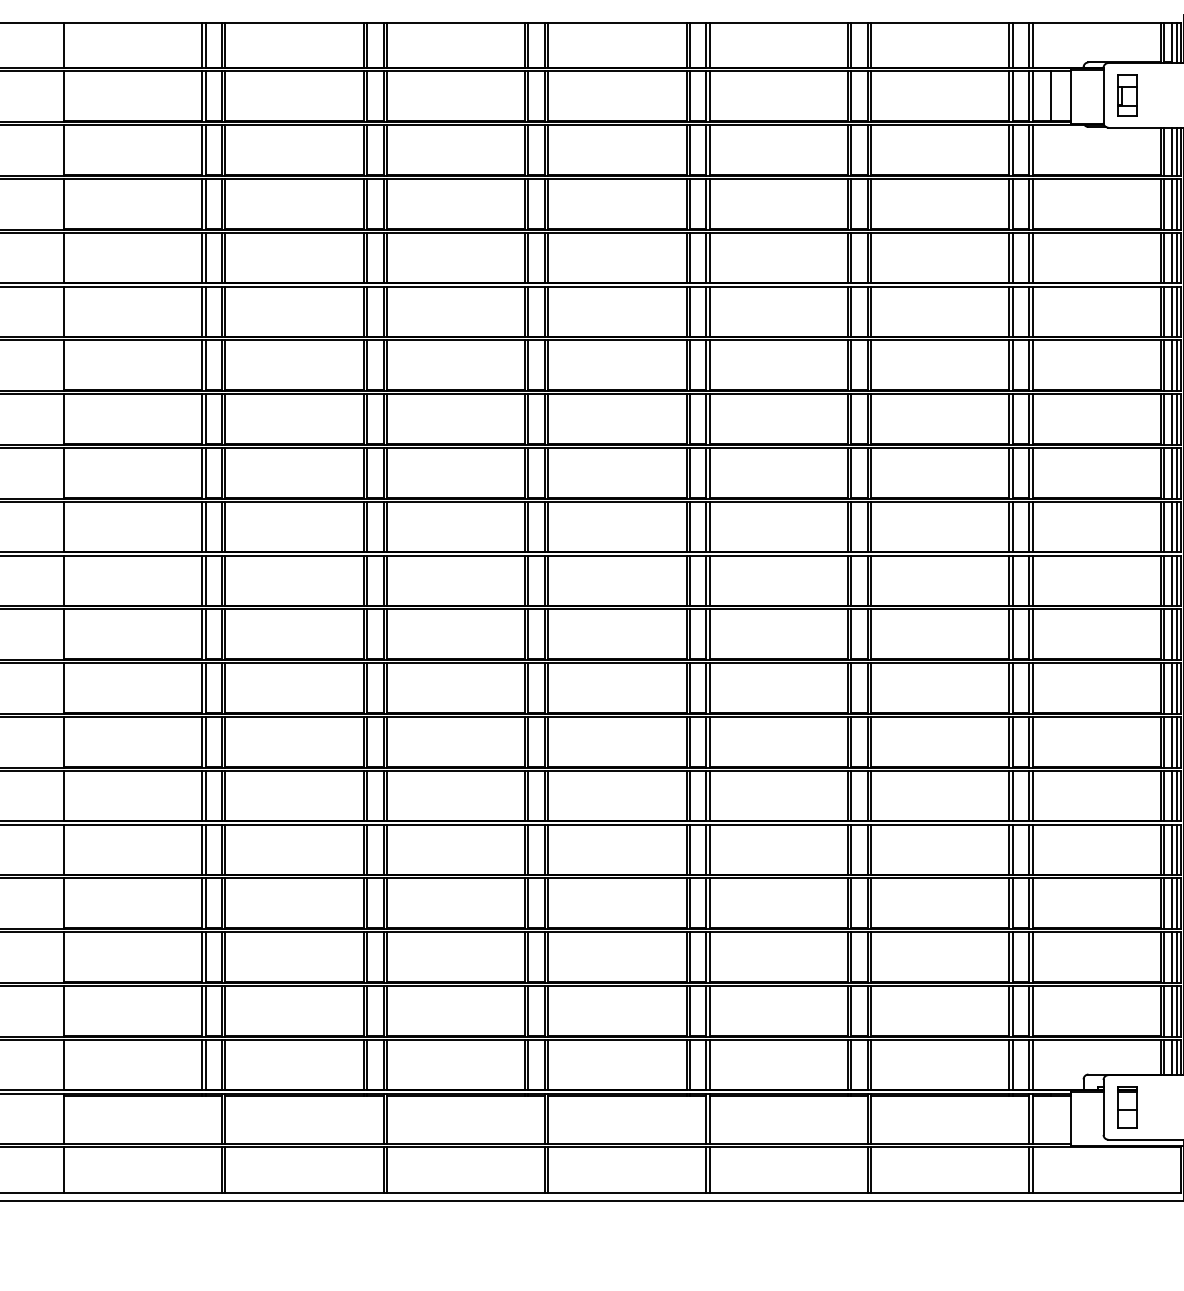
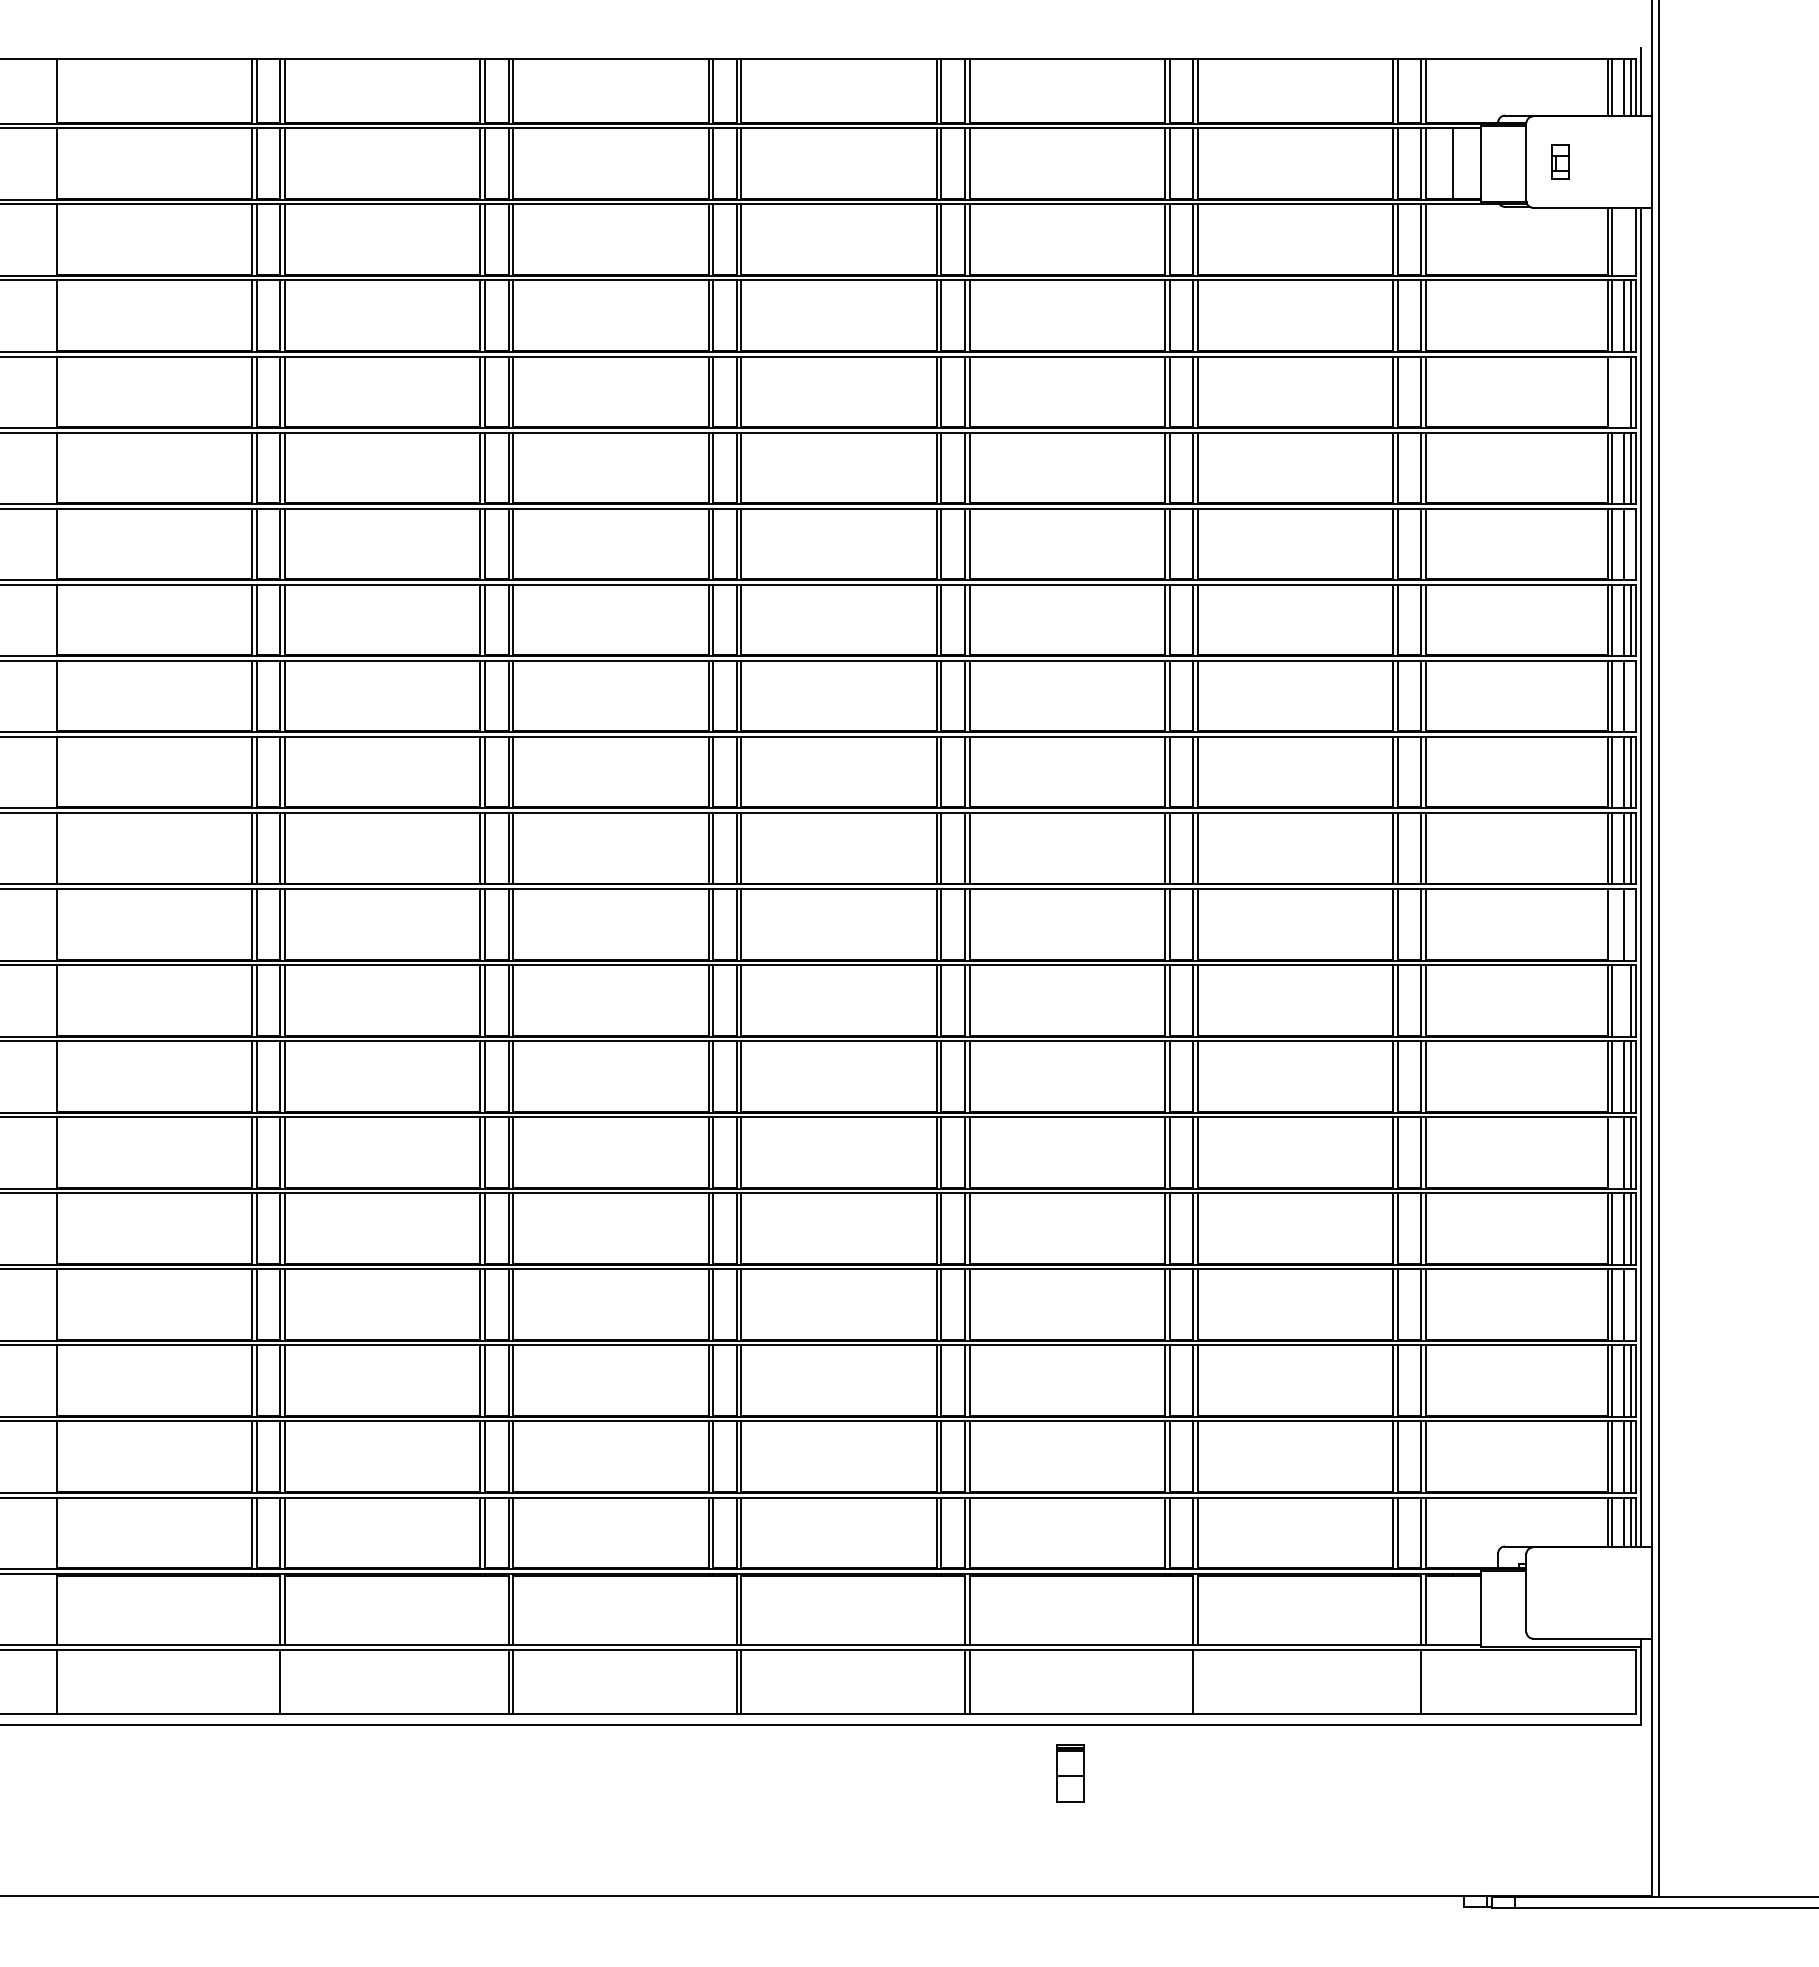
part: (1127, 95) -> (1560, 162), size x0.6
line: (1172, 151) -> (1623, 241), removed
line: (1177, 151) -> (1630, 241), removed
line: (1164, 258) -> (1612, 392), removed
line: (1172, 258) -> (1623, 392), removed
line: (1177, 365) -> (1630, 544), removed
line: (1177, 473) -> (1630, 696), removed
line: (1164, 634) -> (1612, 924), removed
line: (1177, 634) -> (1630, 924), removed
line: (1172, 688) -> (1623, 1000), removed
line: (1164, 795) -> (1612, 1152), removed
line: (1177, 903) -> (1630, 1304), removed
part: (1127, 1107) -> (1070, 1773), moved
line: (225, 1170) -> (284, 1681), removed
line: (870, 1170) -> (1197, 1681), removed
line: (1032, 1170) -> (1425, 1681), removed

